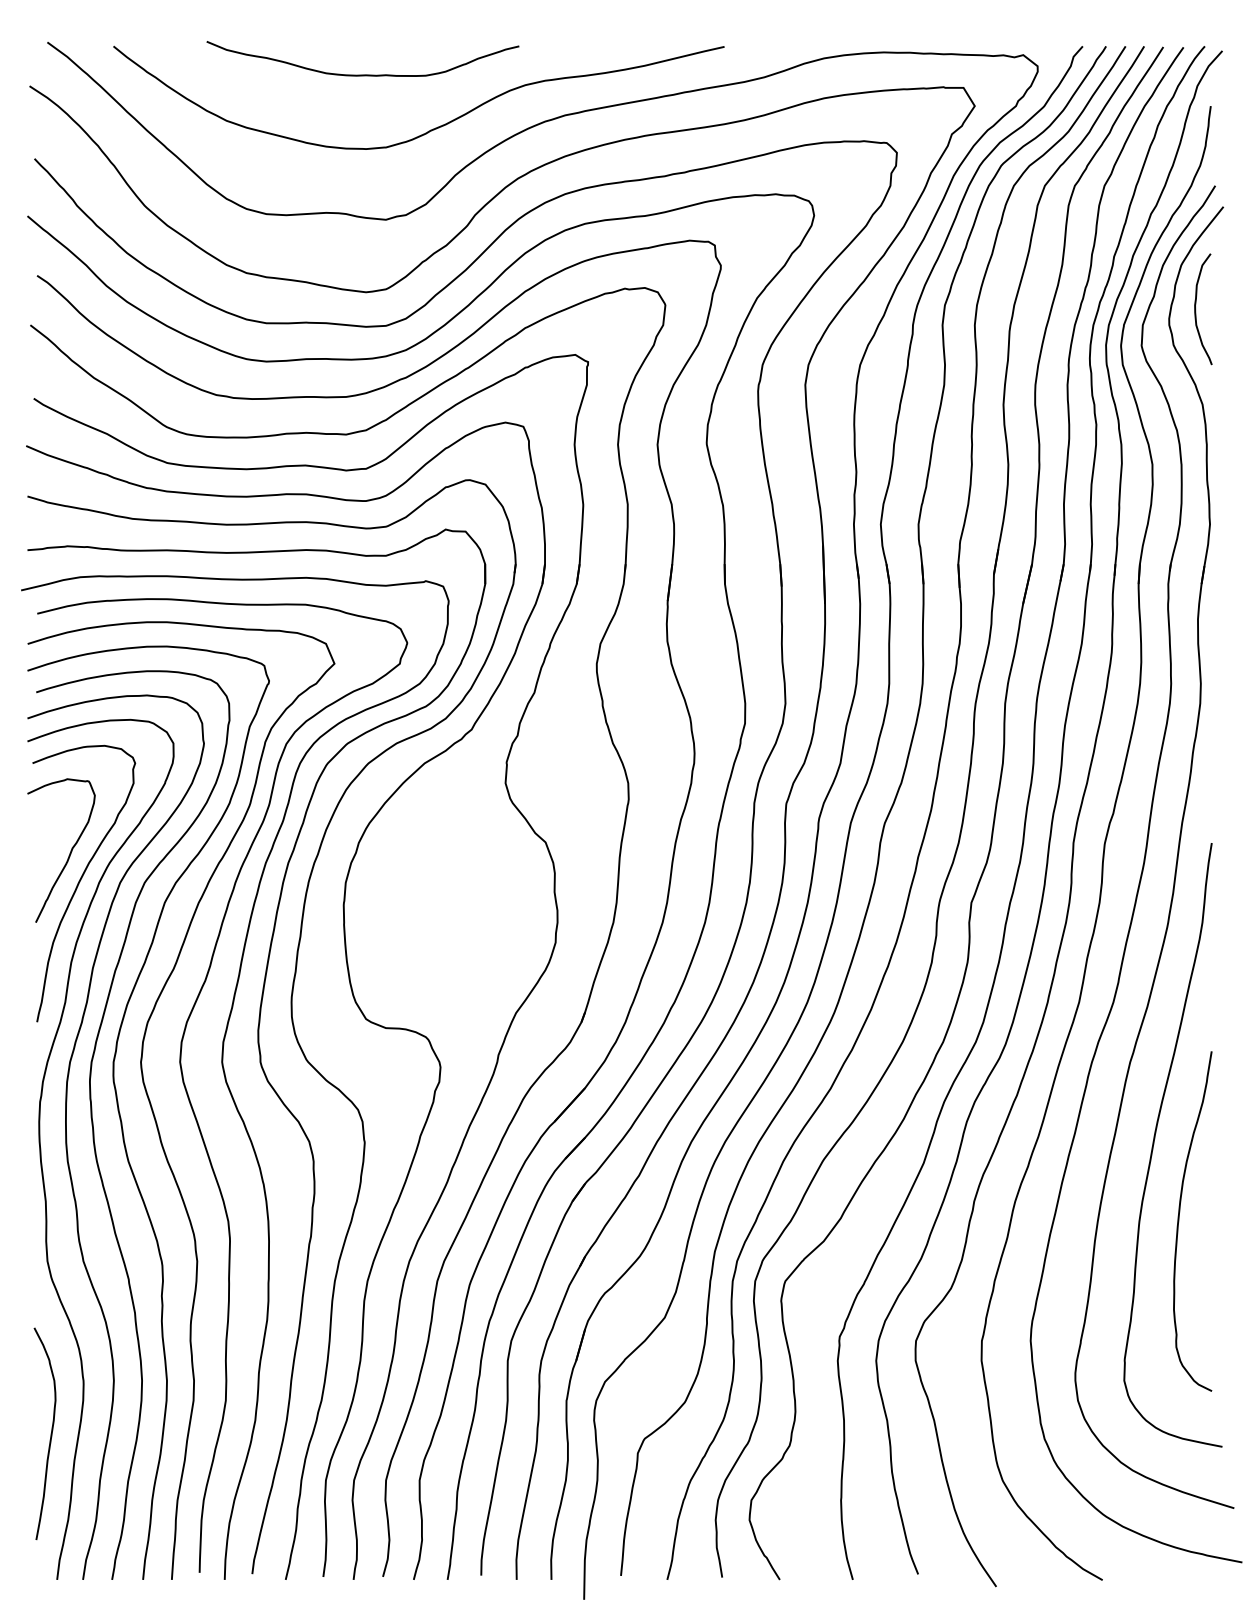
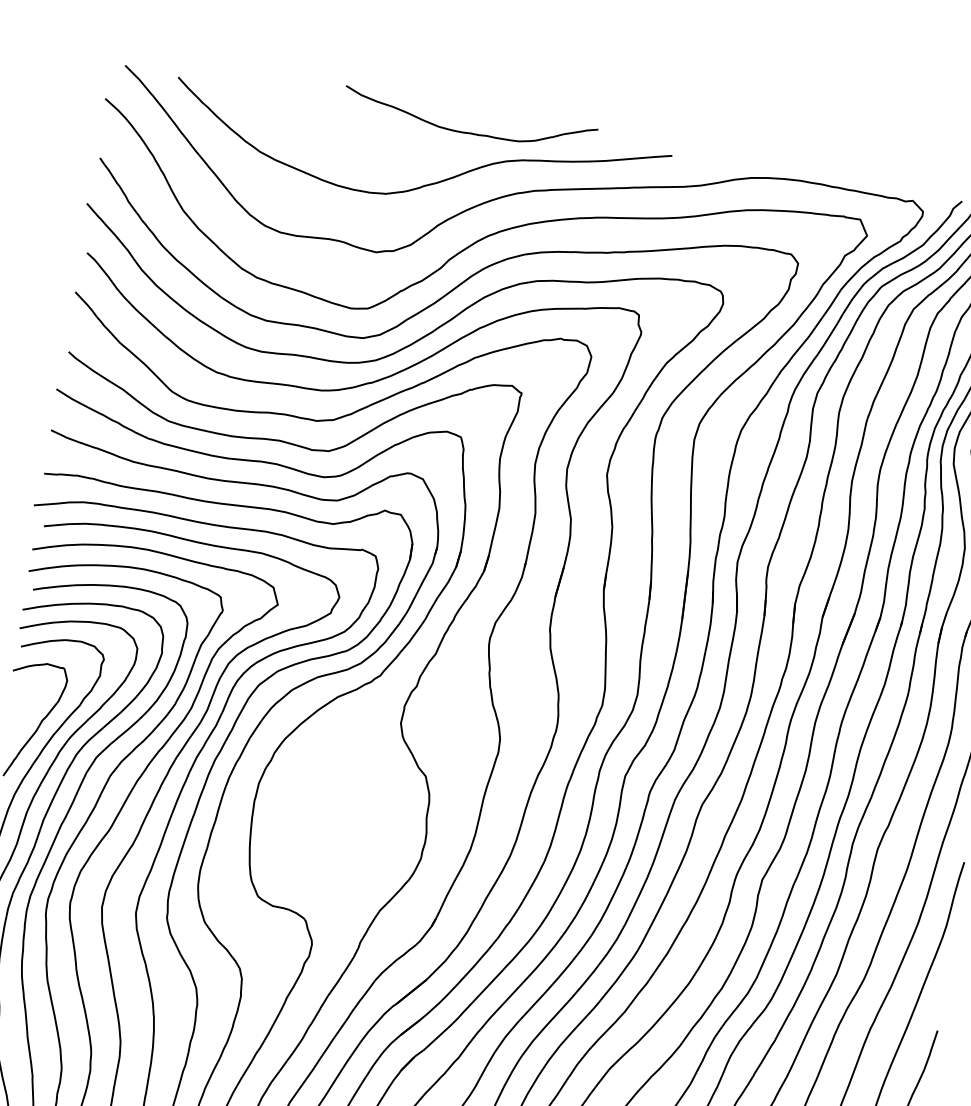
curve: (362, 74) -> (467, 132), moved

